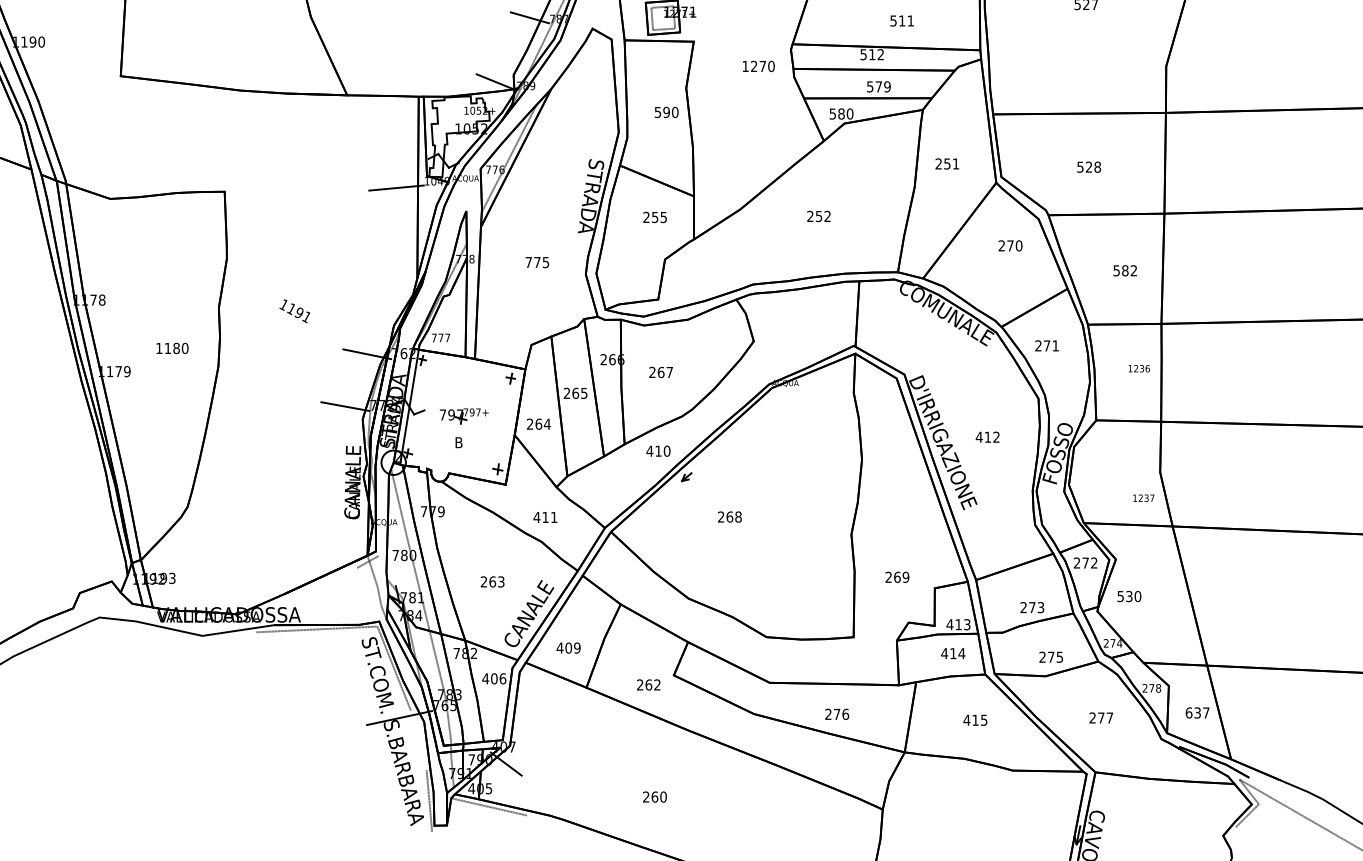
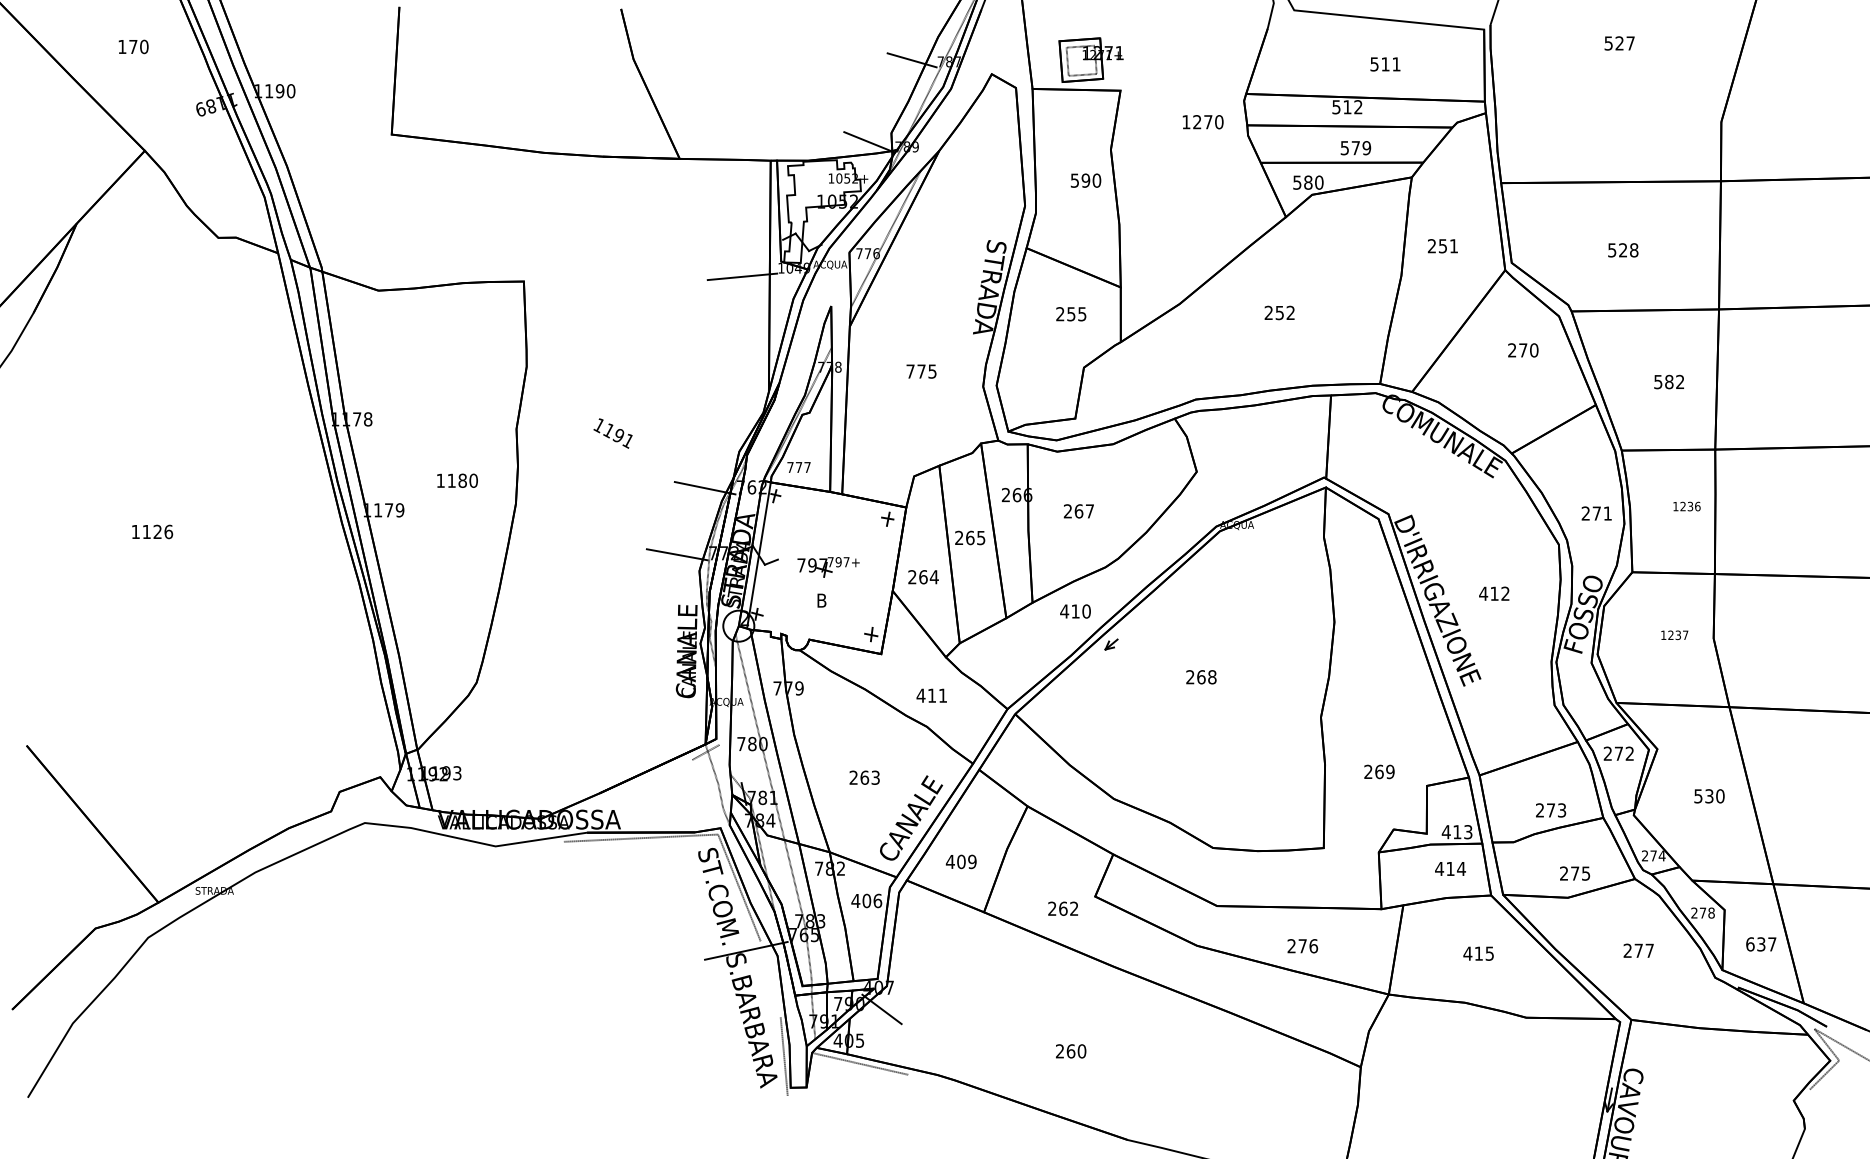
text: (1046, 345) -> (1596, 513), moved
text: (1143, 498) -> (1674, 635), moved
text: (729, 517) -> (1201, 677), moved
text: (1129, 596) -> (1709, 796), moved

